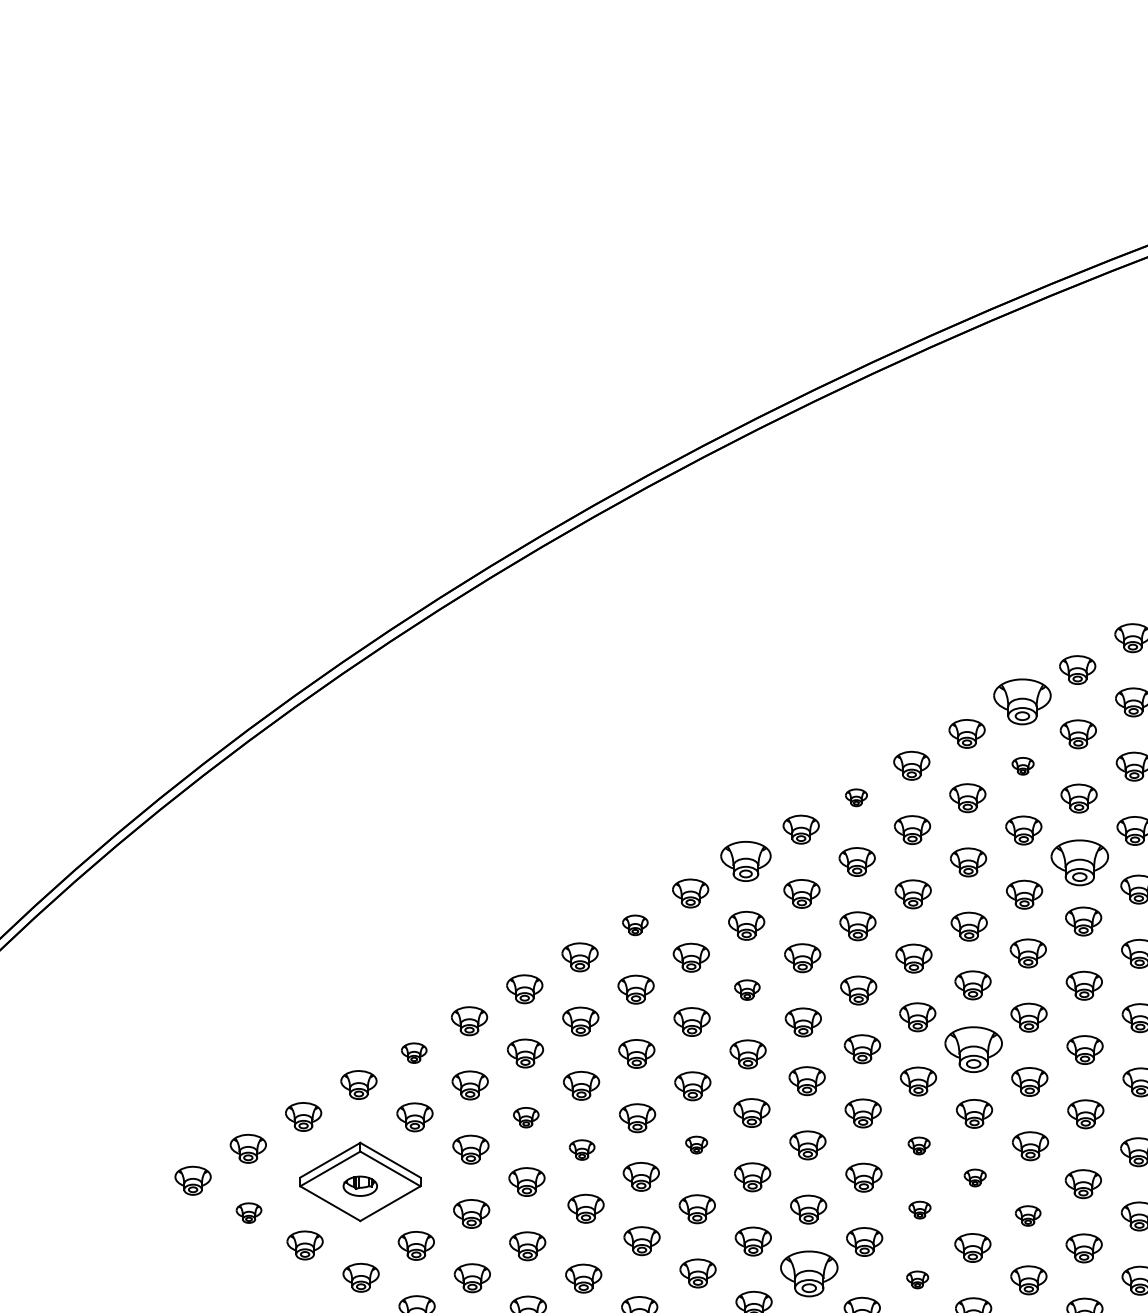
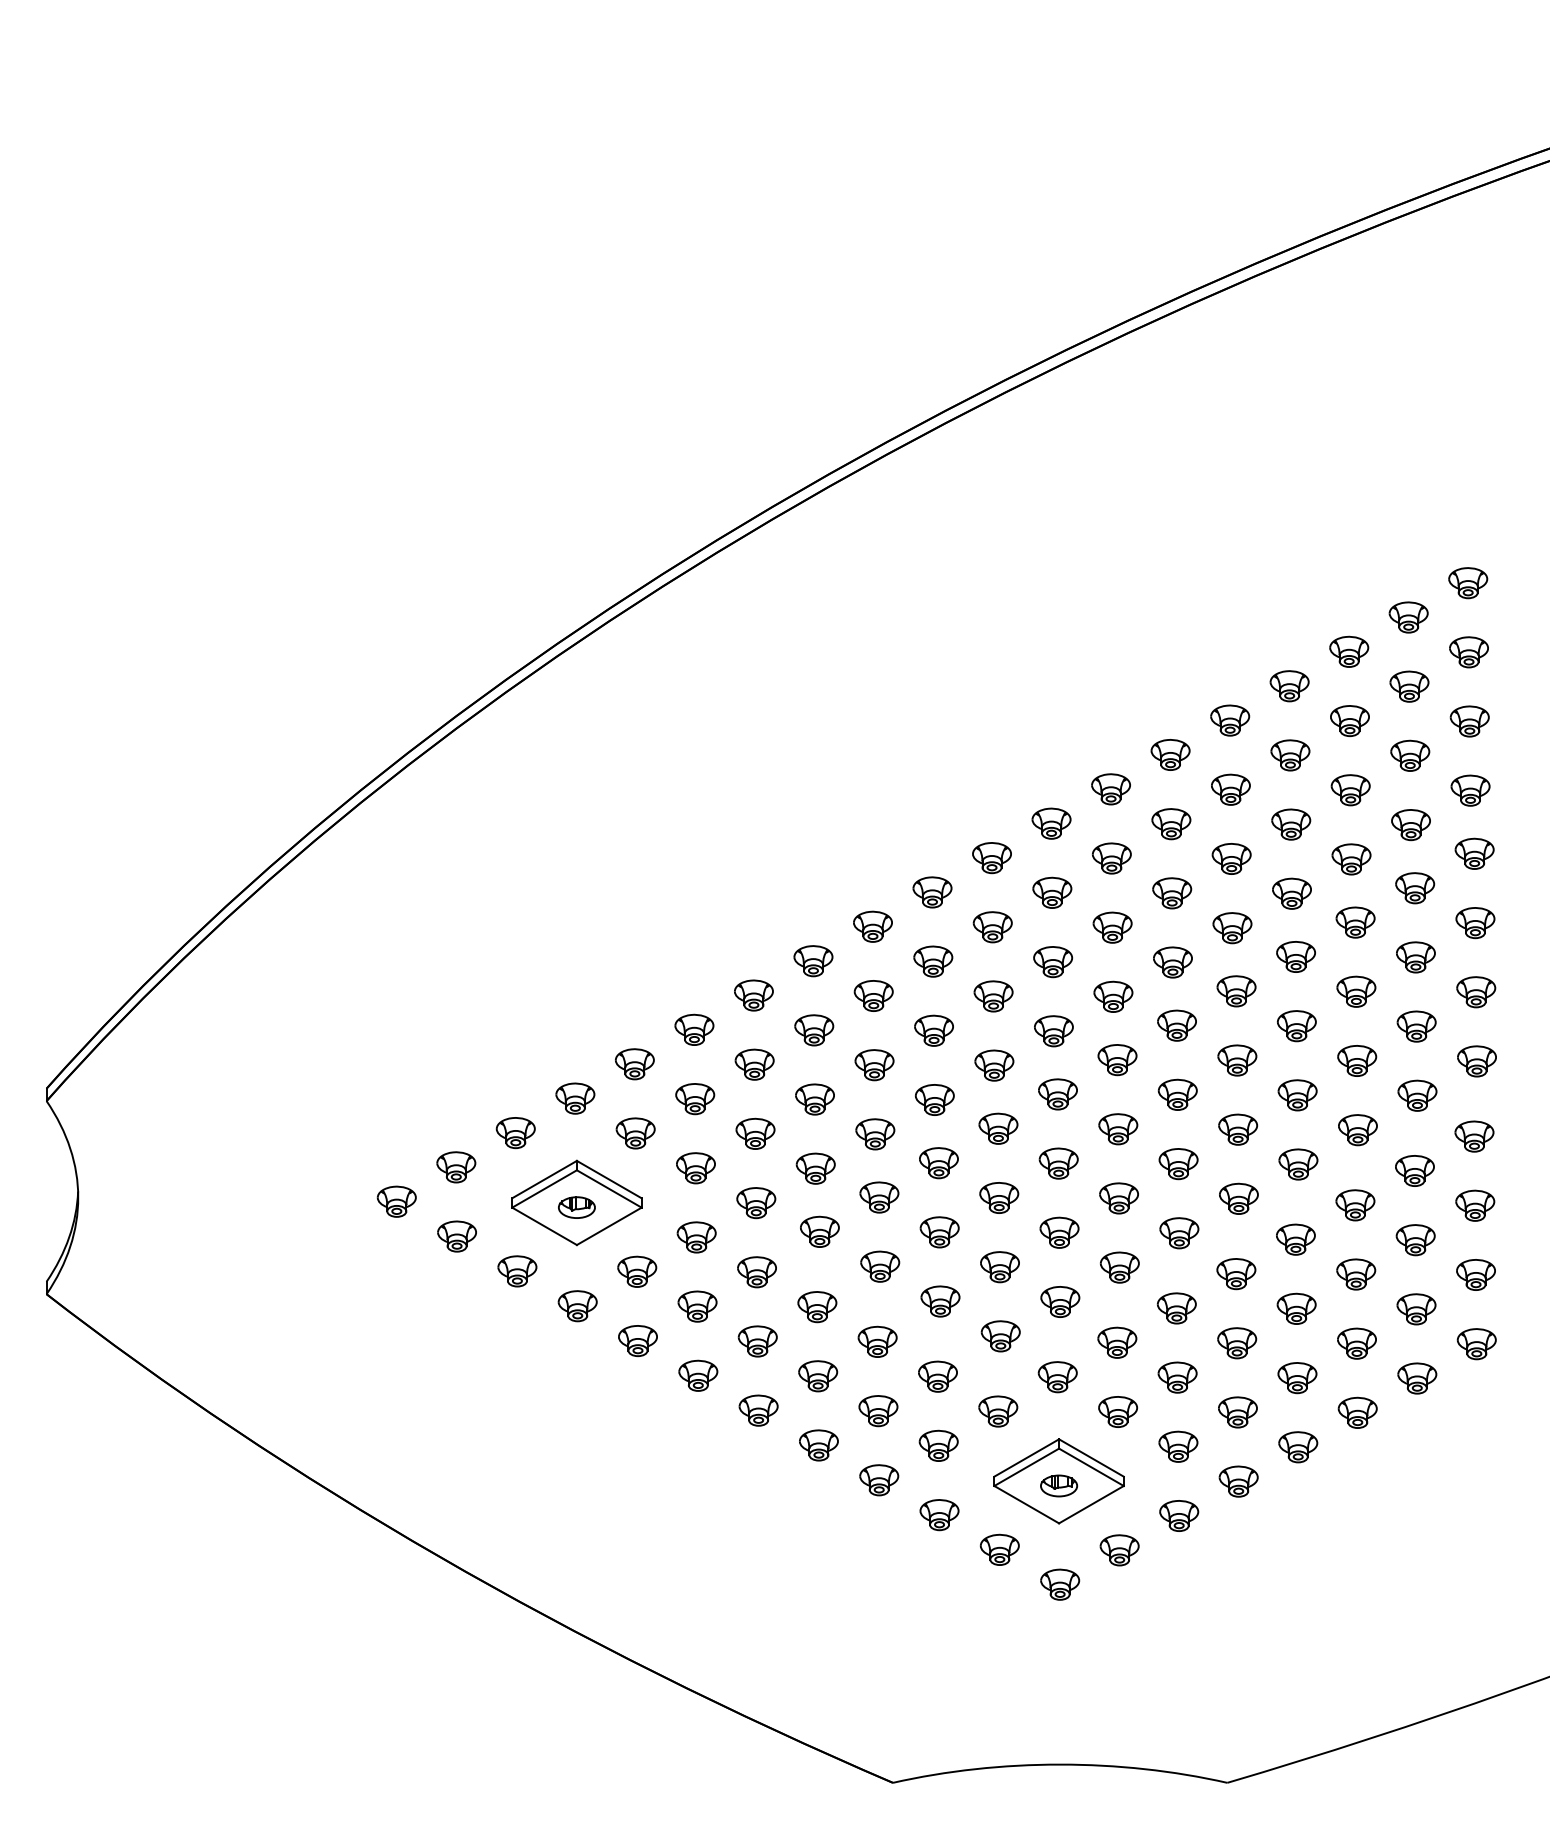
part: (1022, 702) -> (1289, 686), size x0.62
part: (1023, 766) -> (1290, 755), size x1.67
part: (855, 797) -> (1110, 789), size x1.67
part: (745, 861) -> (991, 858), size x0.71
part: (1079, 862) -> (1351, 859), size x0.62
part: (634, 925) -> (872, 926), size x1.43
part: (747, 990) -> (993, 996), size x1.43
part: (973, 1049) -> (1237, 1060), size x0.62
part: (413, 1053) -> (634, 1064), size x1.43
part: (526, 1117) -> (755, 1133), size x1.43
part: (696, 1145) -> (938, 1163), size x1.67
part: (919, 1146) -> (1178, 1164), size x1.67
part: (581, 1149) -> (815, 1168), size x1.43
part: (974, 1177) -> (1238, 1198), size x1.67
part: (920, 1210) -> (1179, 1233), size x1.67
part: (248, 1213) -> (456, 1236), size x1.43
part: (1027, 1215) -> (1295, 1239), size x1.43
part: (809, 1273) -> (1060, 1301), size x0.62
part: (917, 1279) -> (1176, 1308), size x1.67

